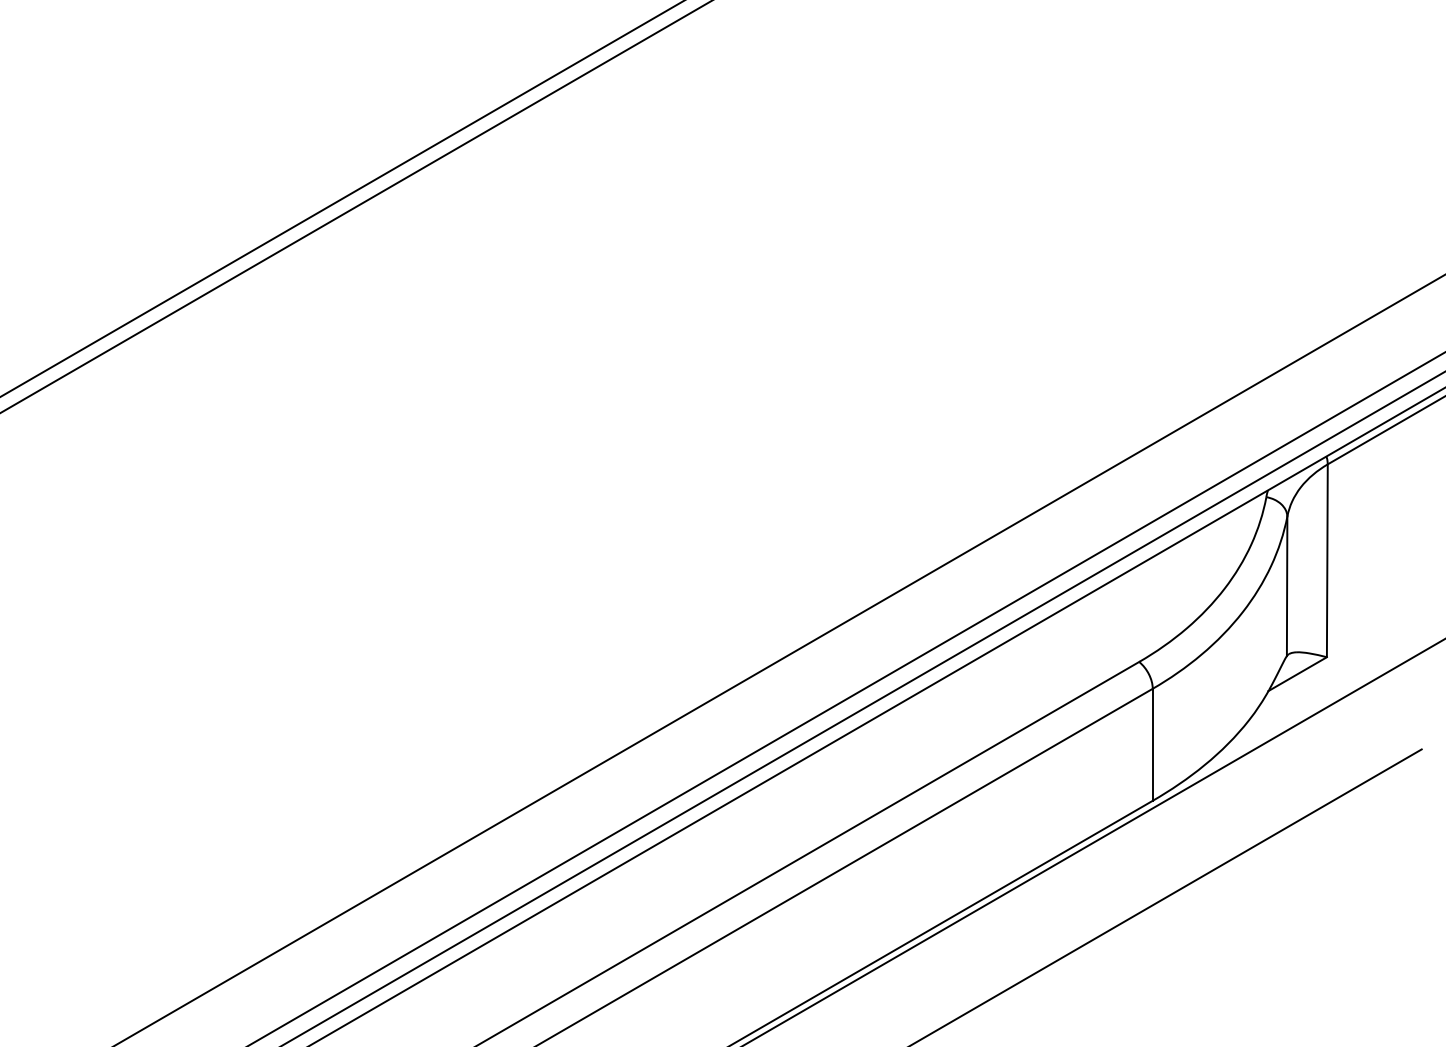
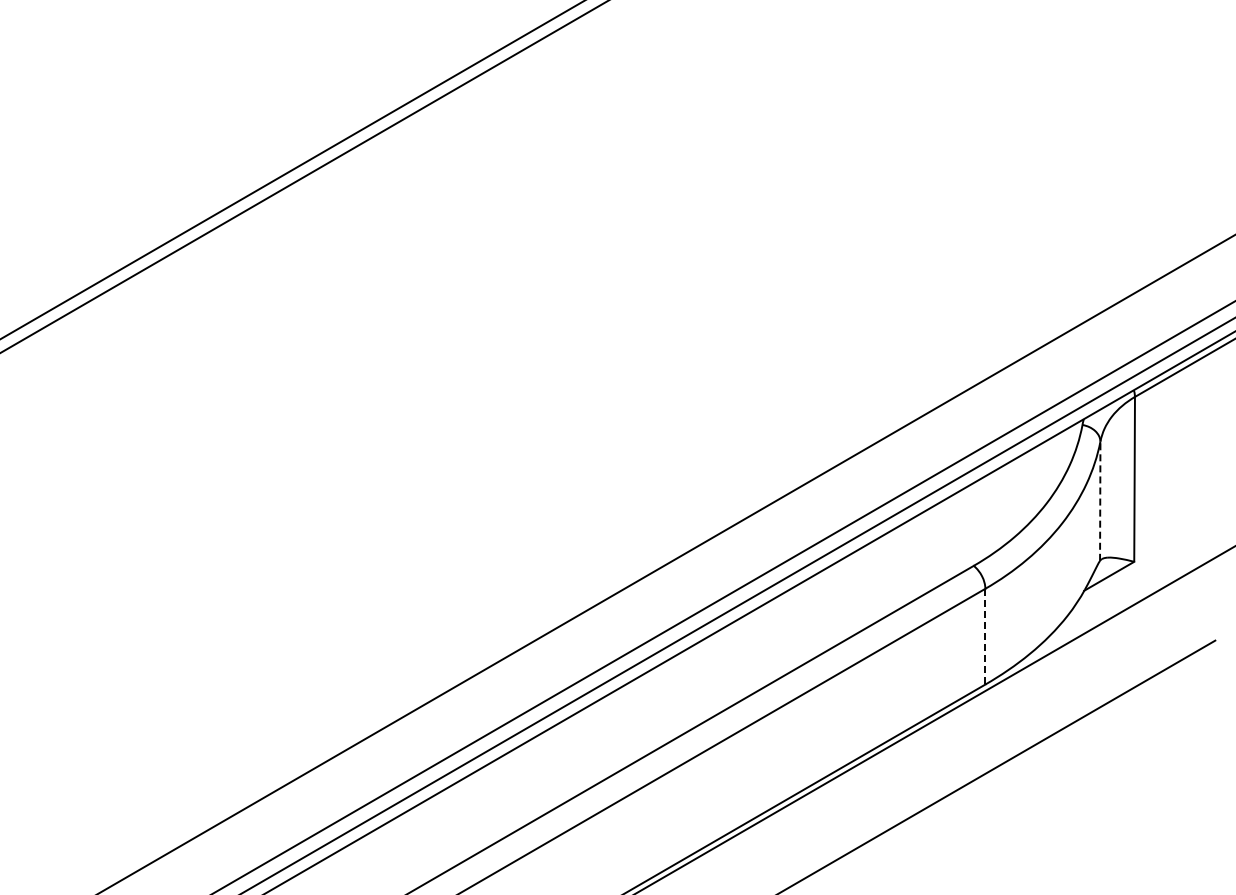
line: (1287, 586) -> (1100, 501), solid -> dashed
line: (1152, 744) -> (985, 636), solid -> dashed

